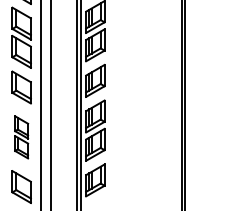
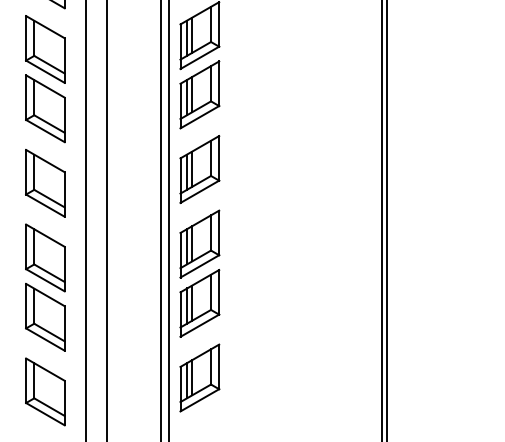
part: (21, 137) -> (45, 288), size x1.43

